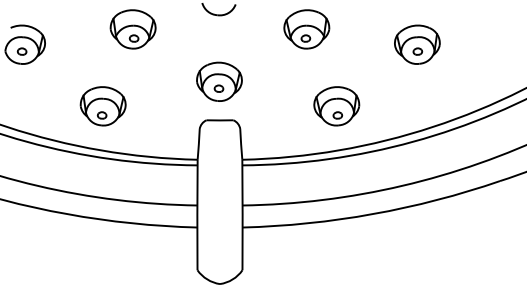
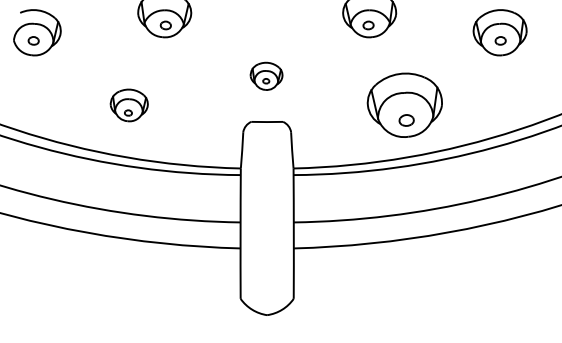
part: (219, 81) -> (266, 76), size x0.6
part: (102, 106) -> (128, 105), size x0.7
part: (336, 106) -> (404, 105), size x1.4

